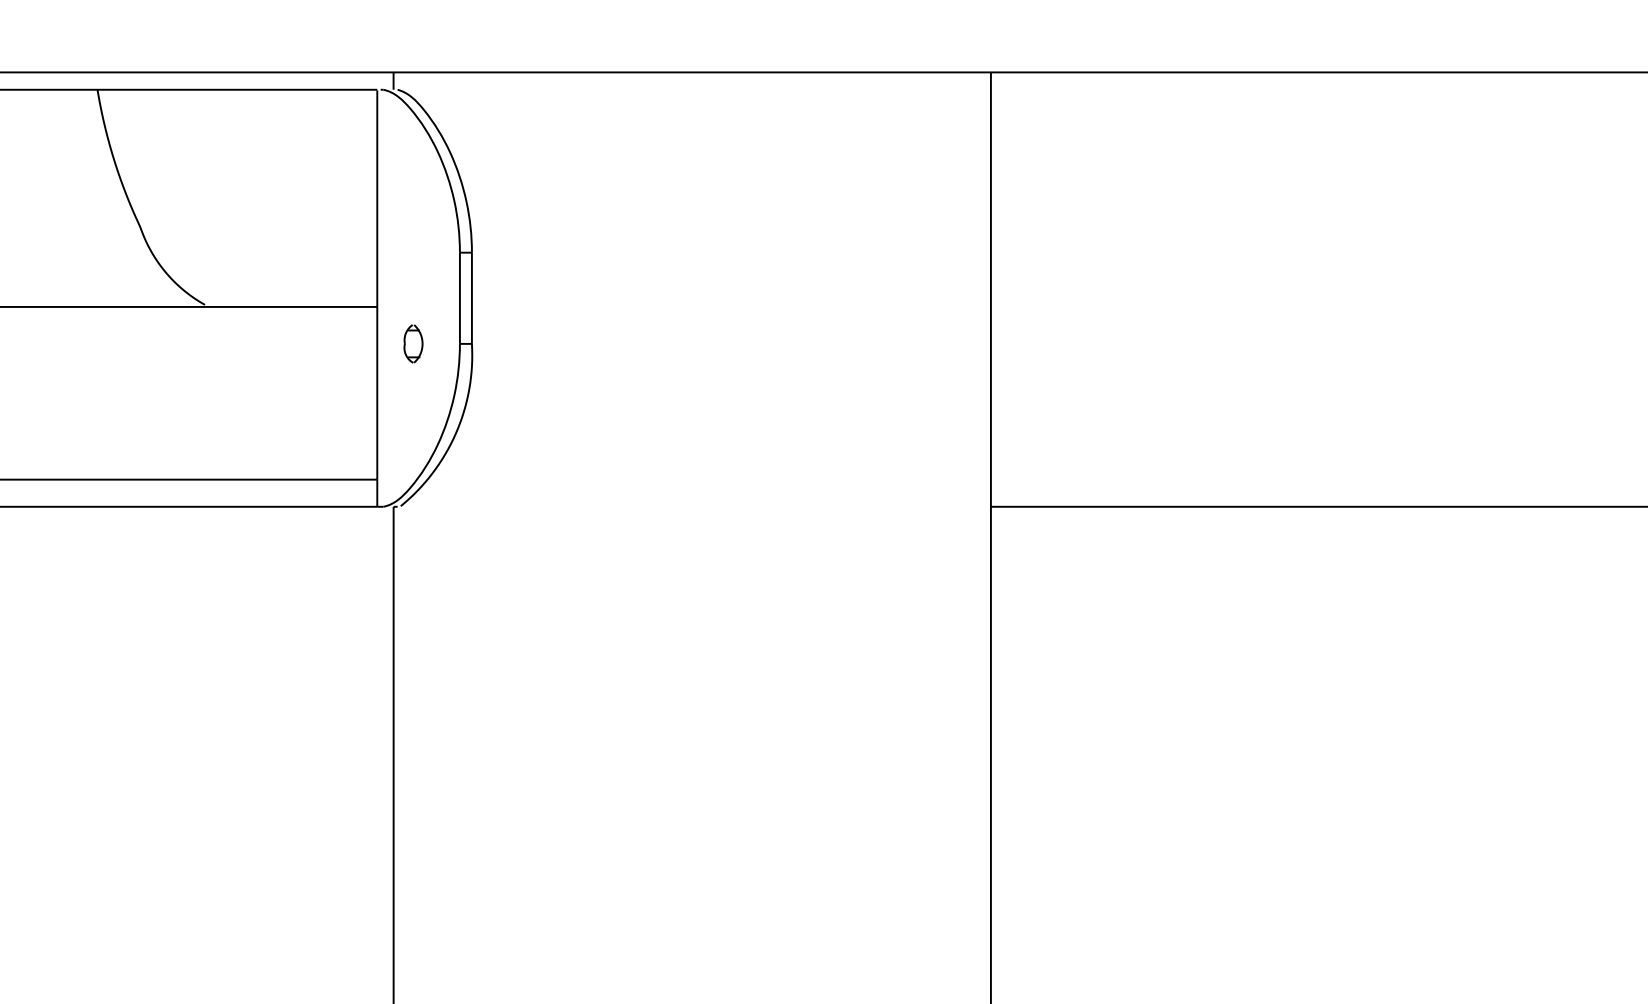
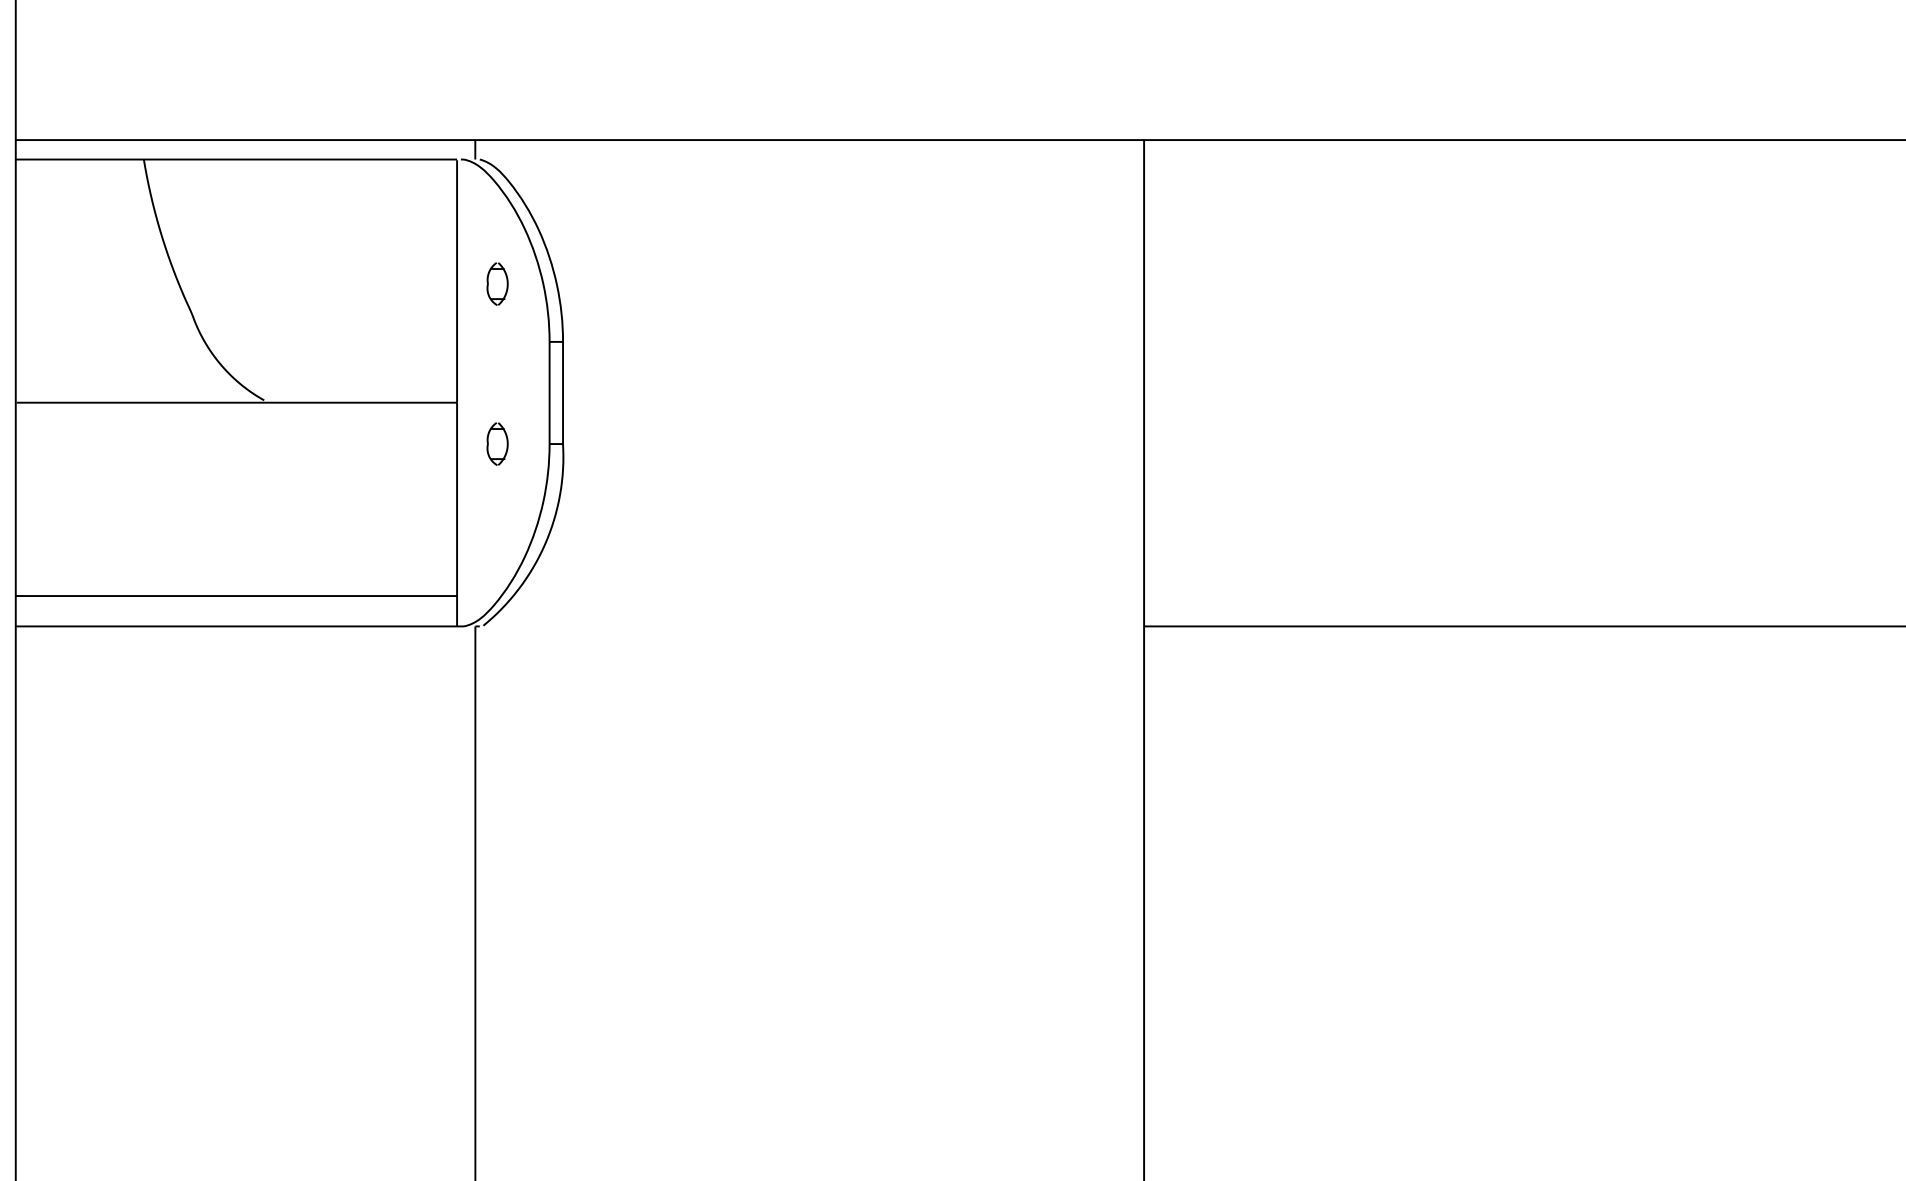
part: (413, 200) -> (497, 283), added

